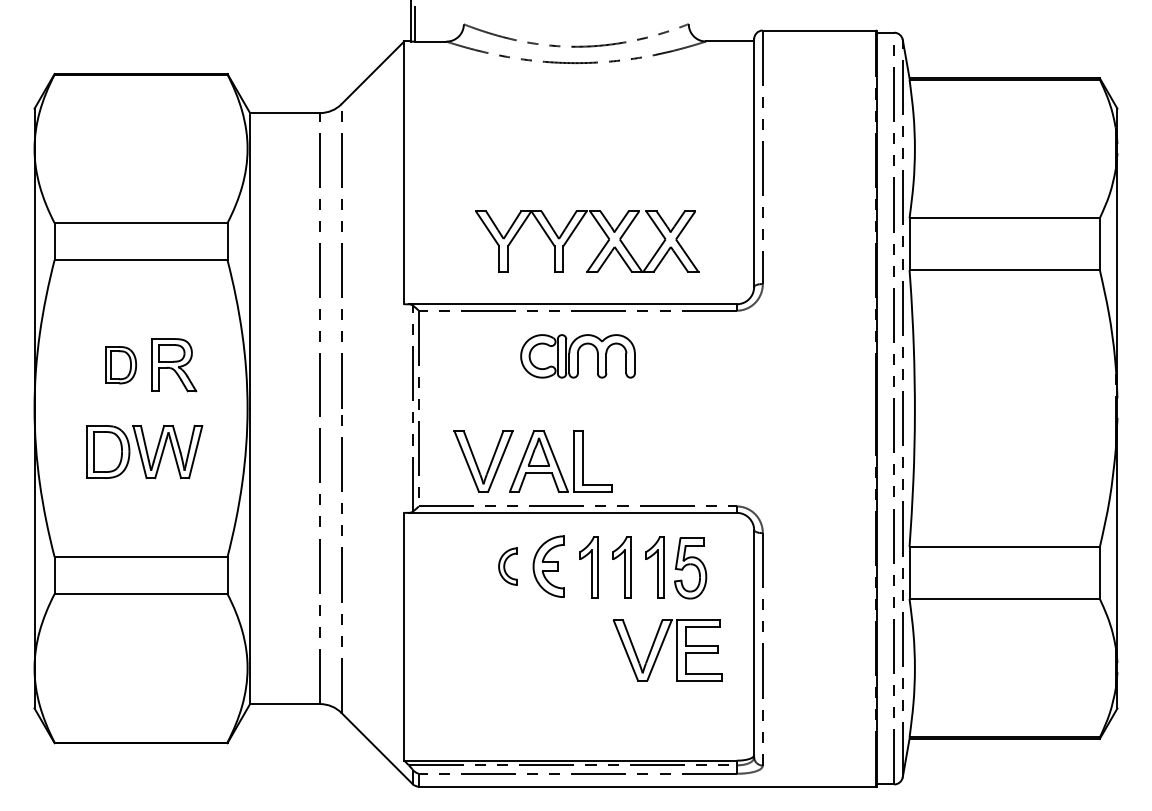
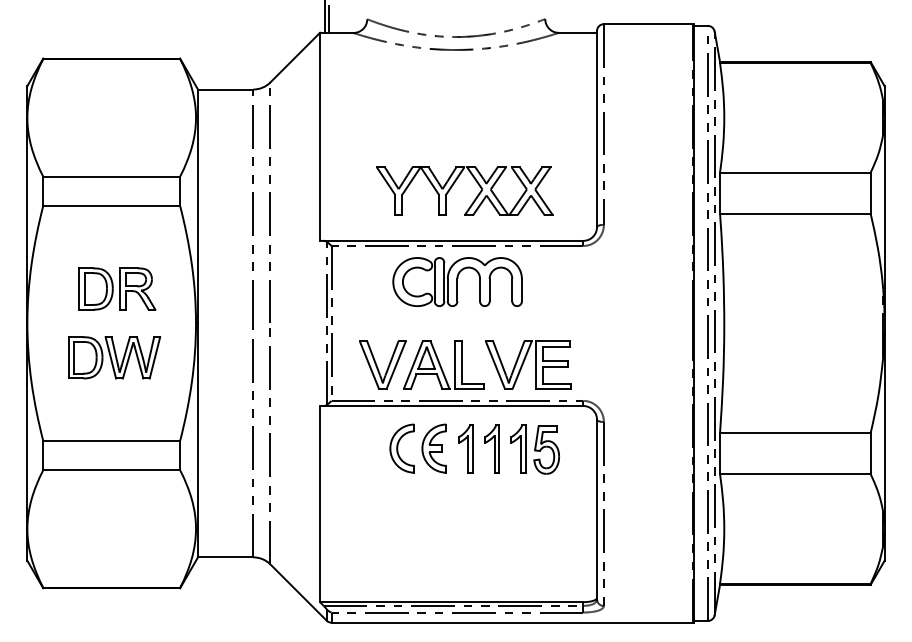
part: (577, 356) -> (457, 282), size x1.43
part: (121, 365) -> (96, 289), size x1.43
part: (507, 566) -> (401, 448), size x1.67
part: (661, 648) -> (523, 363), moved

